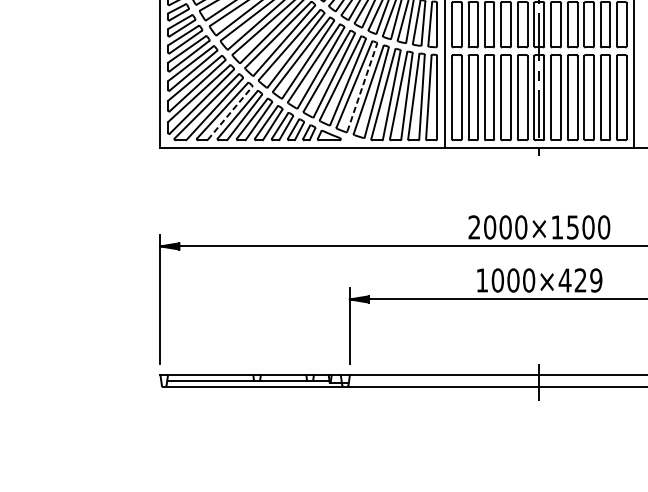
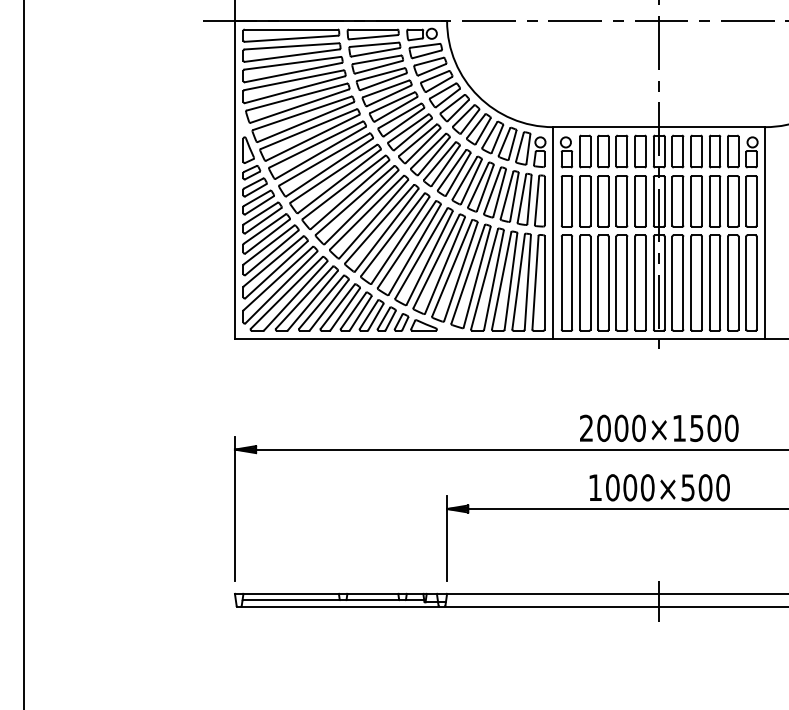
line: (361, 87) -> (460, 271), dashed -> solid
line: (229, 113) -> (312, 300), dashed -> solid
text: (579, 280) -> (704, 487), 1000×429 -> 1000×500

